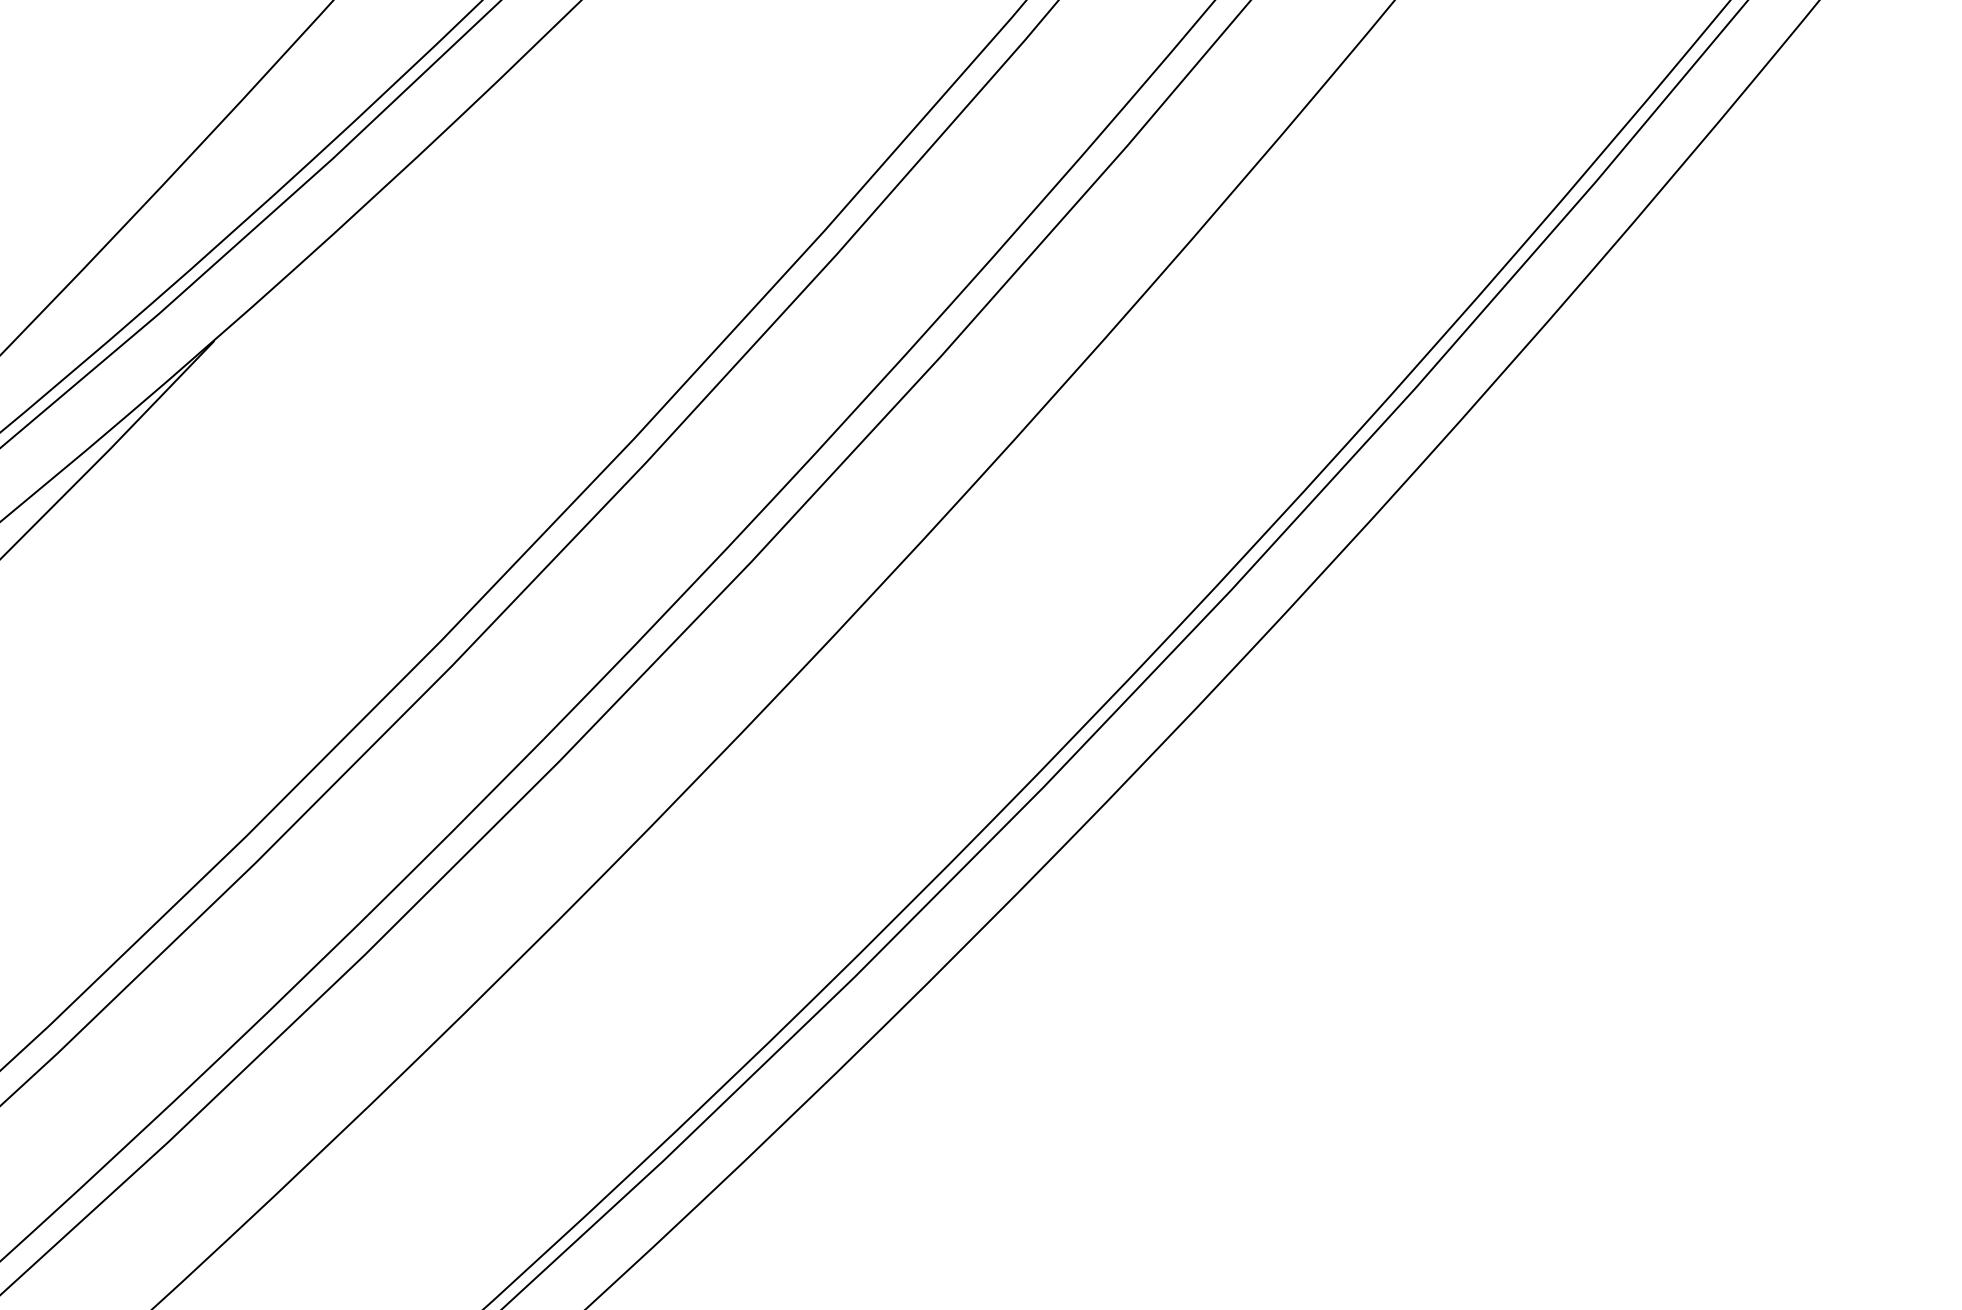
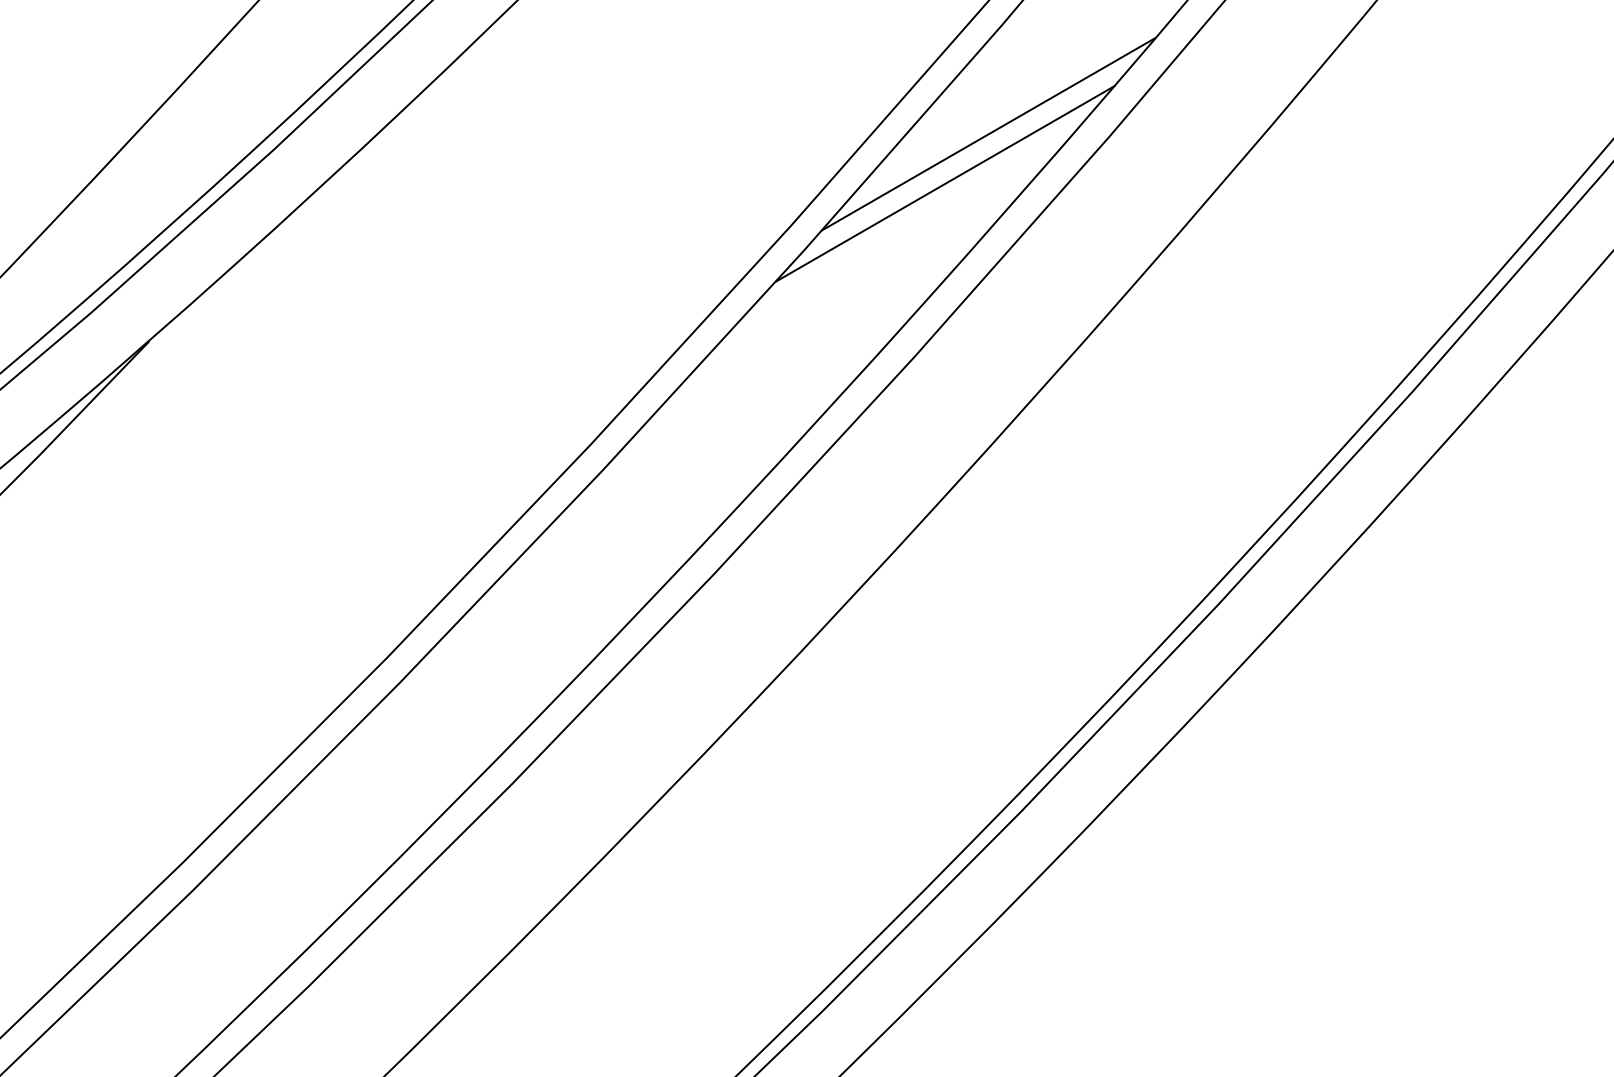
line: (1011, 143) -> (987, 133), added
line: (970, 190) -> (944, 183), added

